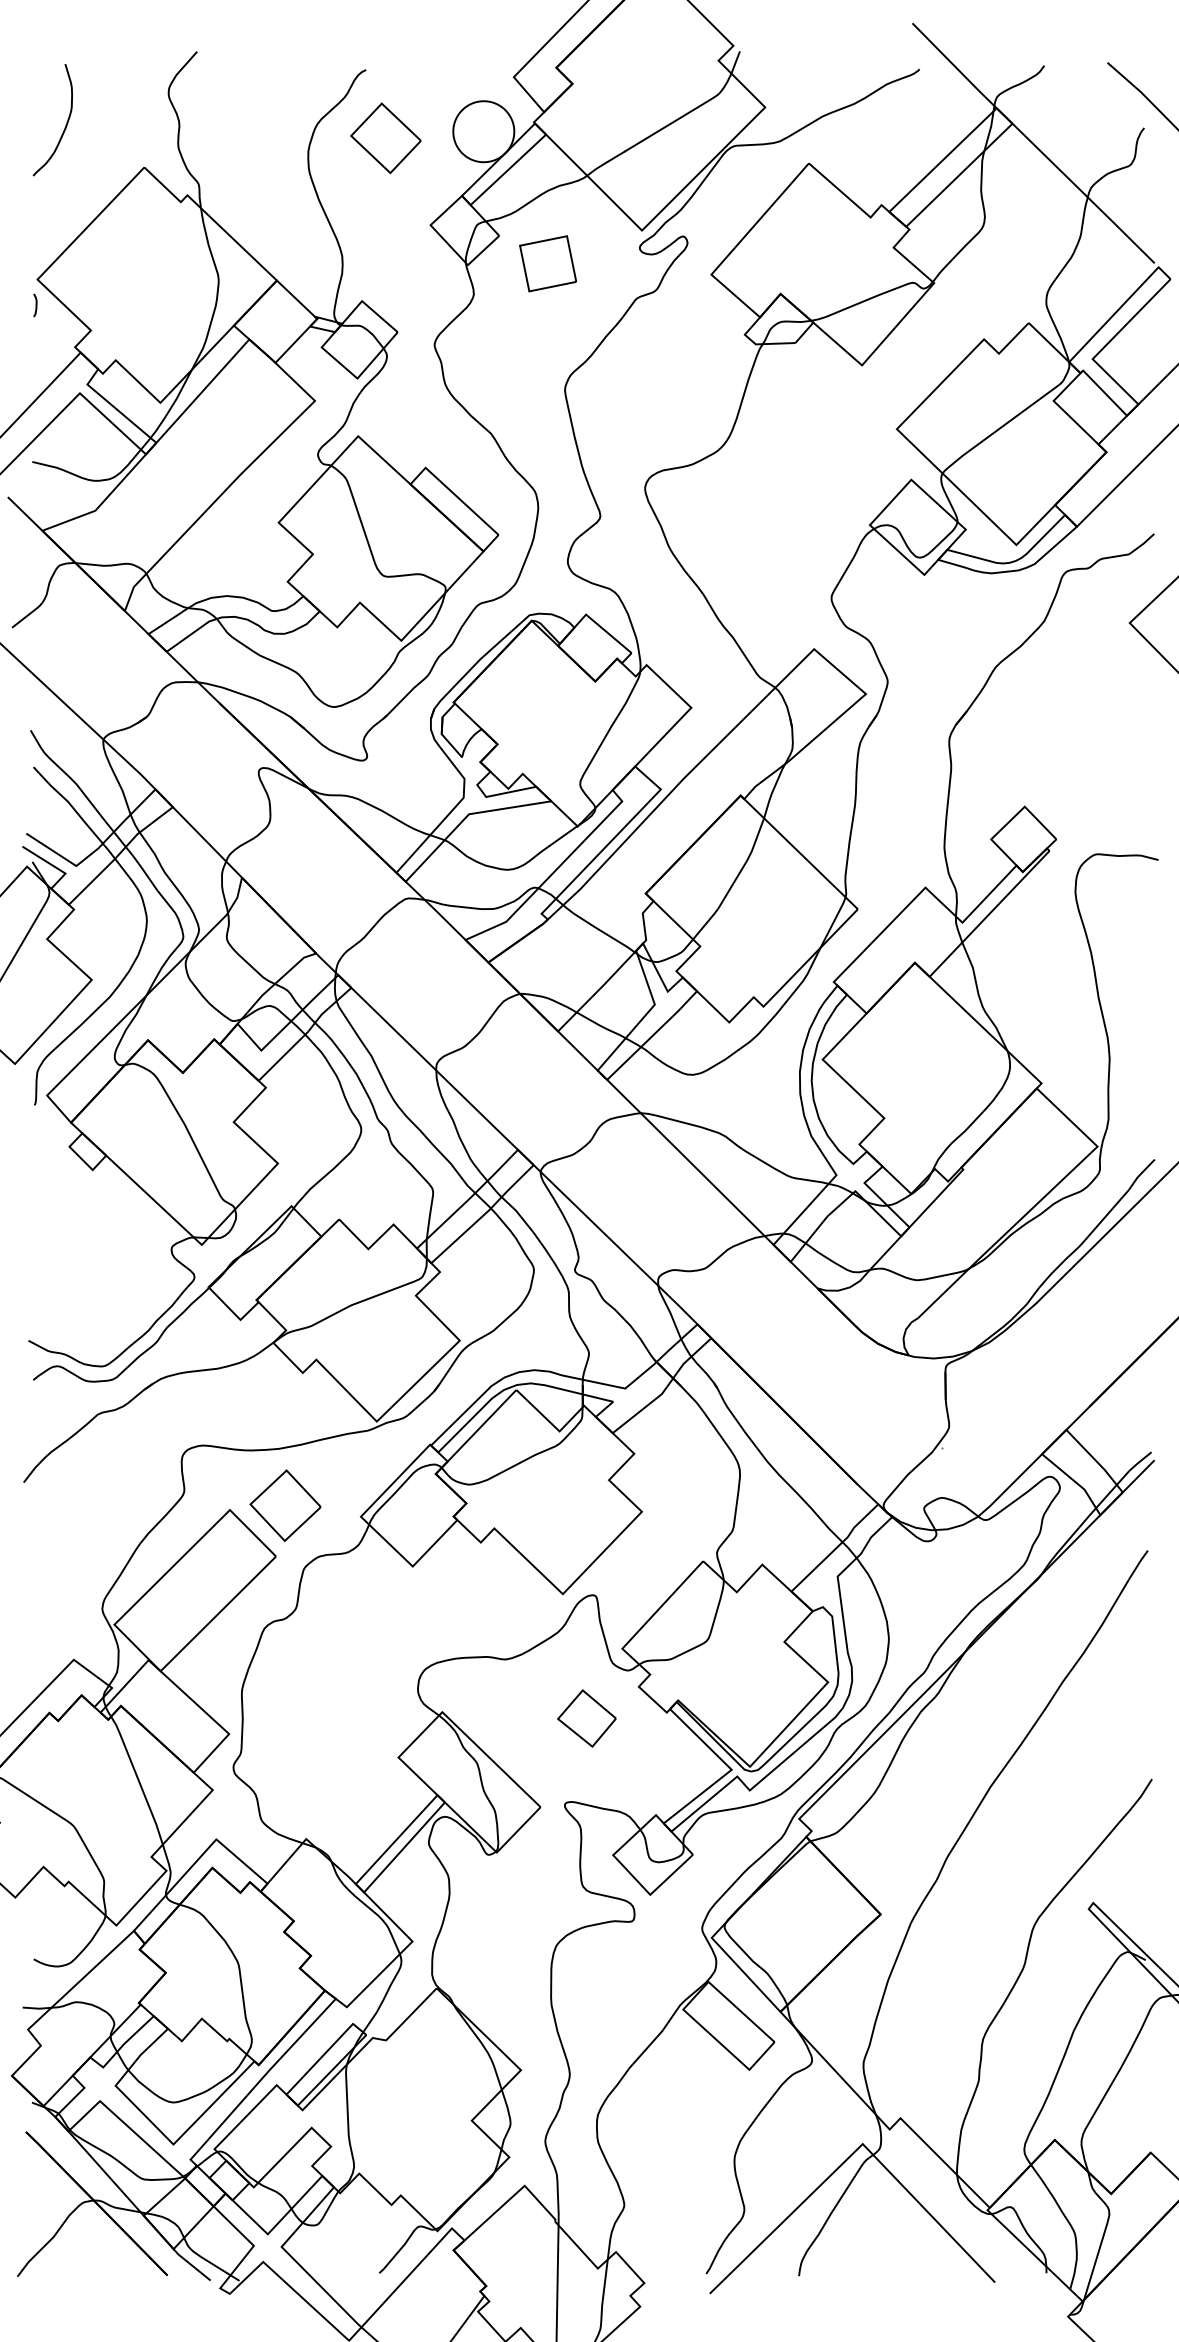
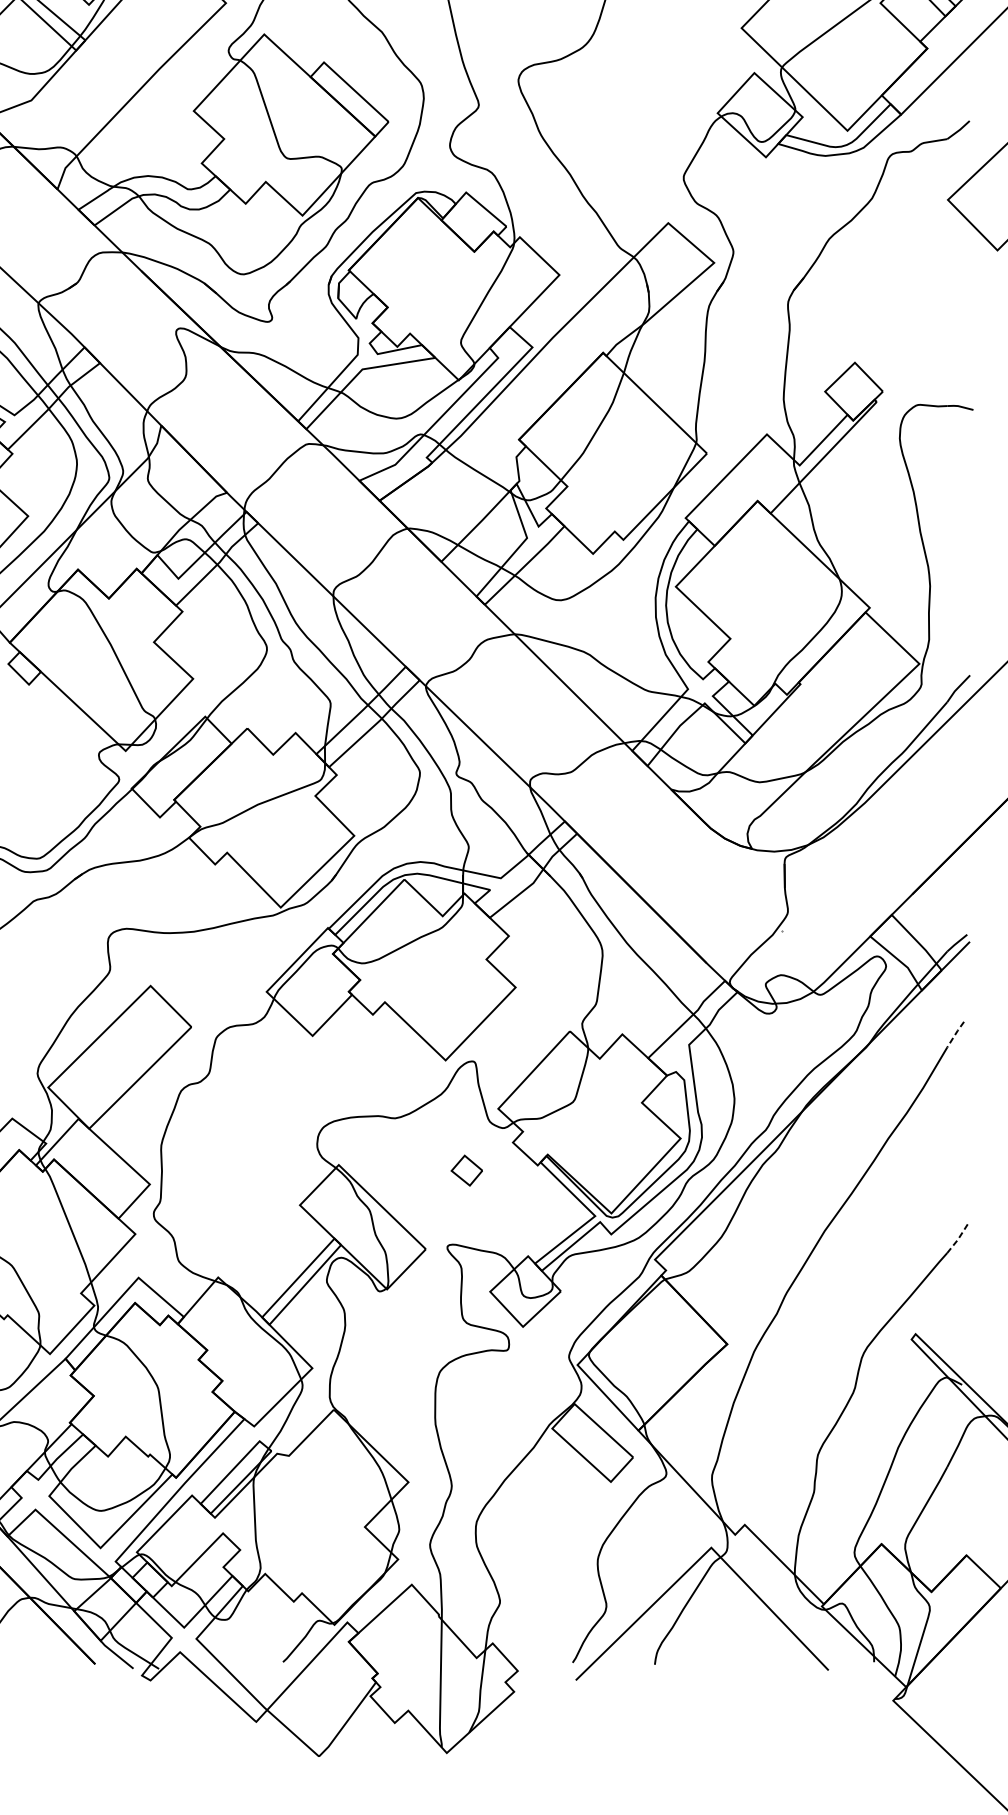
part: (285, 1505) -> (199, 981), removed
line: (1138, 1564) -> (955, 1034), solid -> dashed
part: (586, 1718) -> (466, 1170), size x0.6
line: (1140, 1796) -> (957, 1239), solid -> dashed

